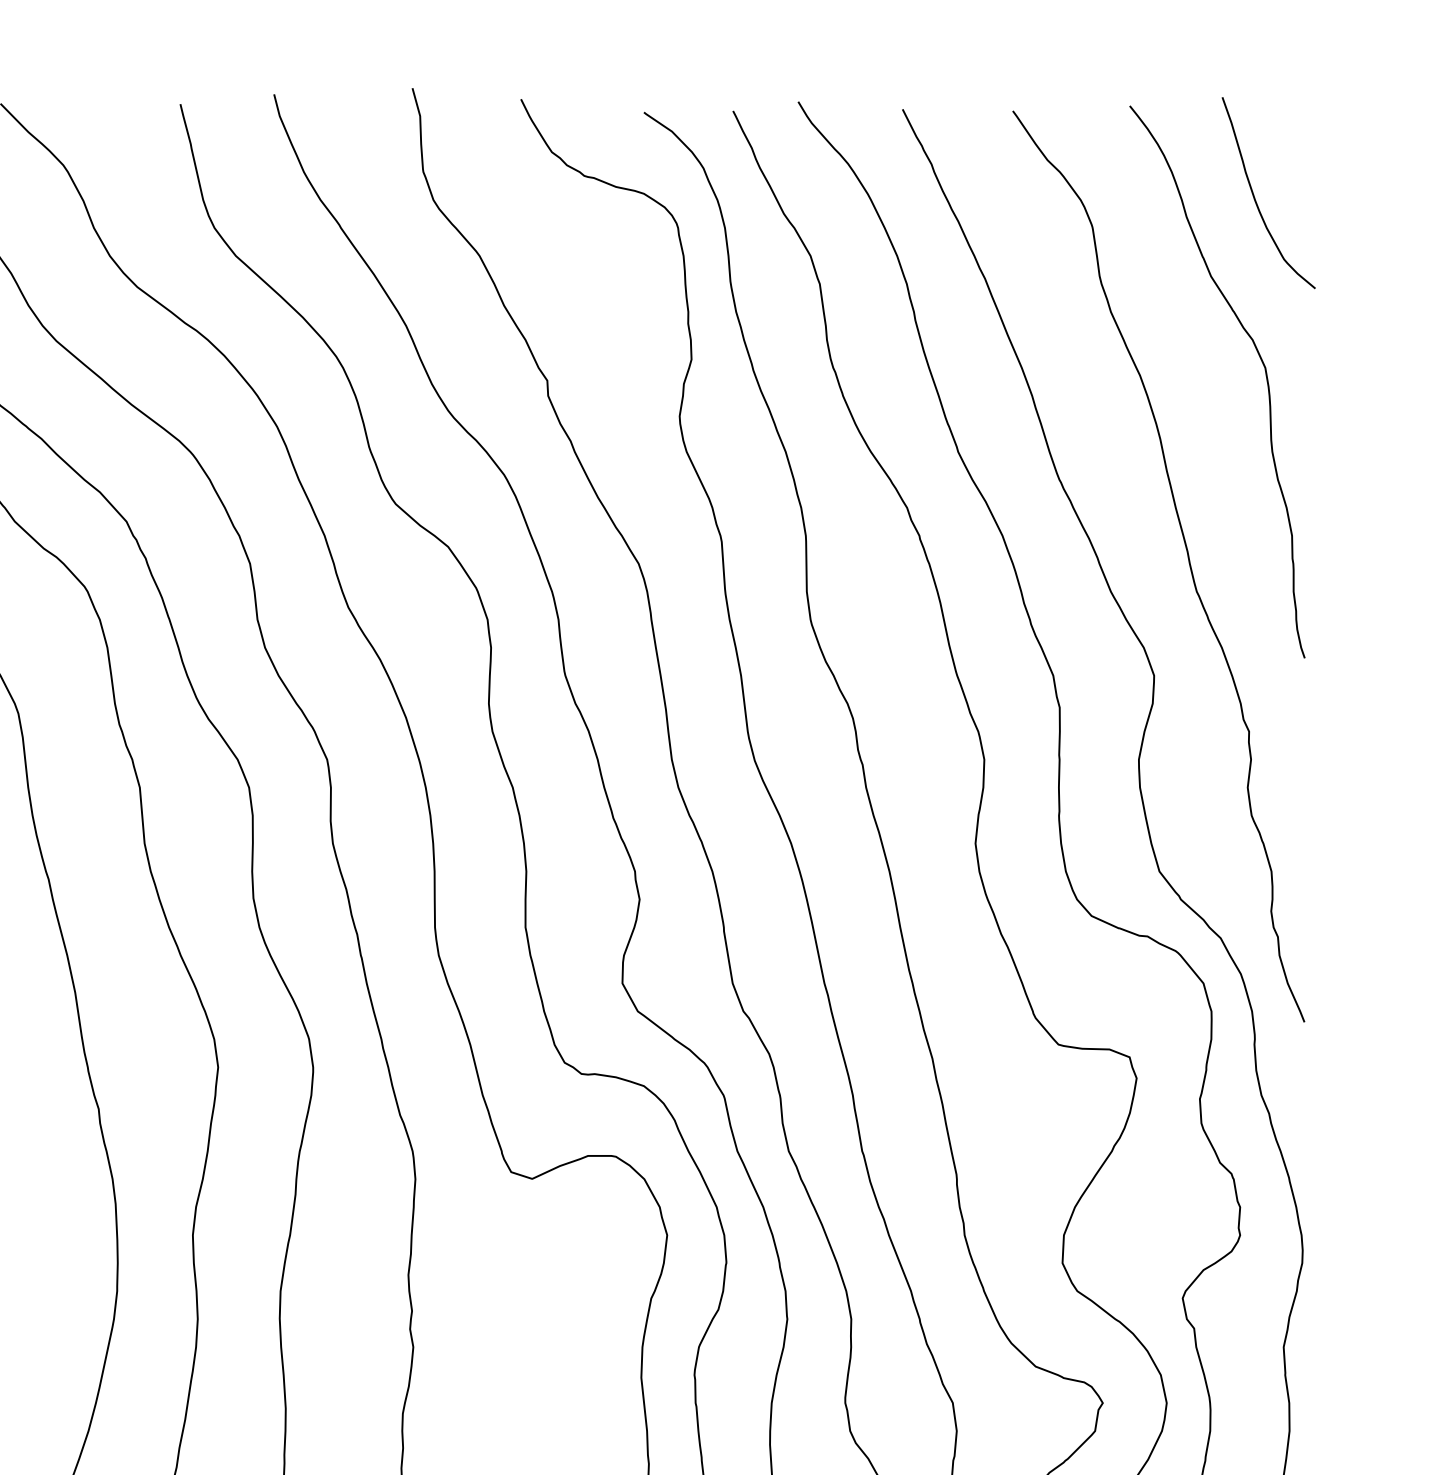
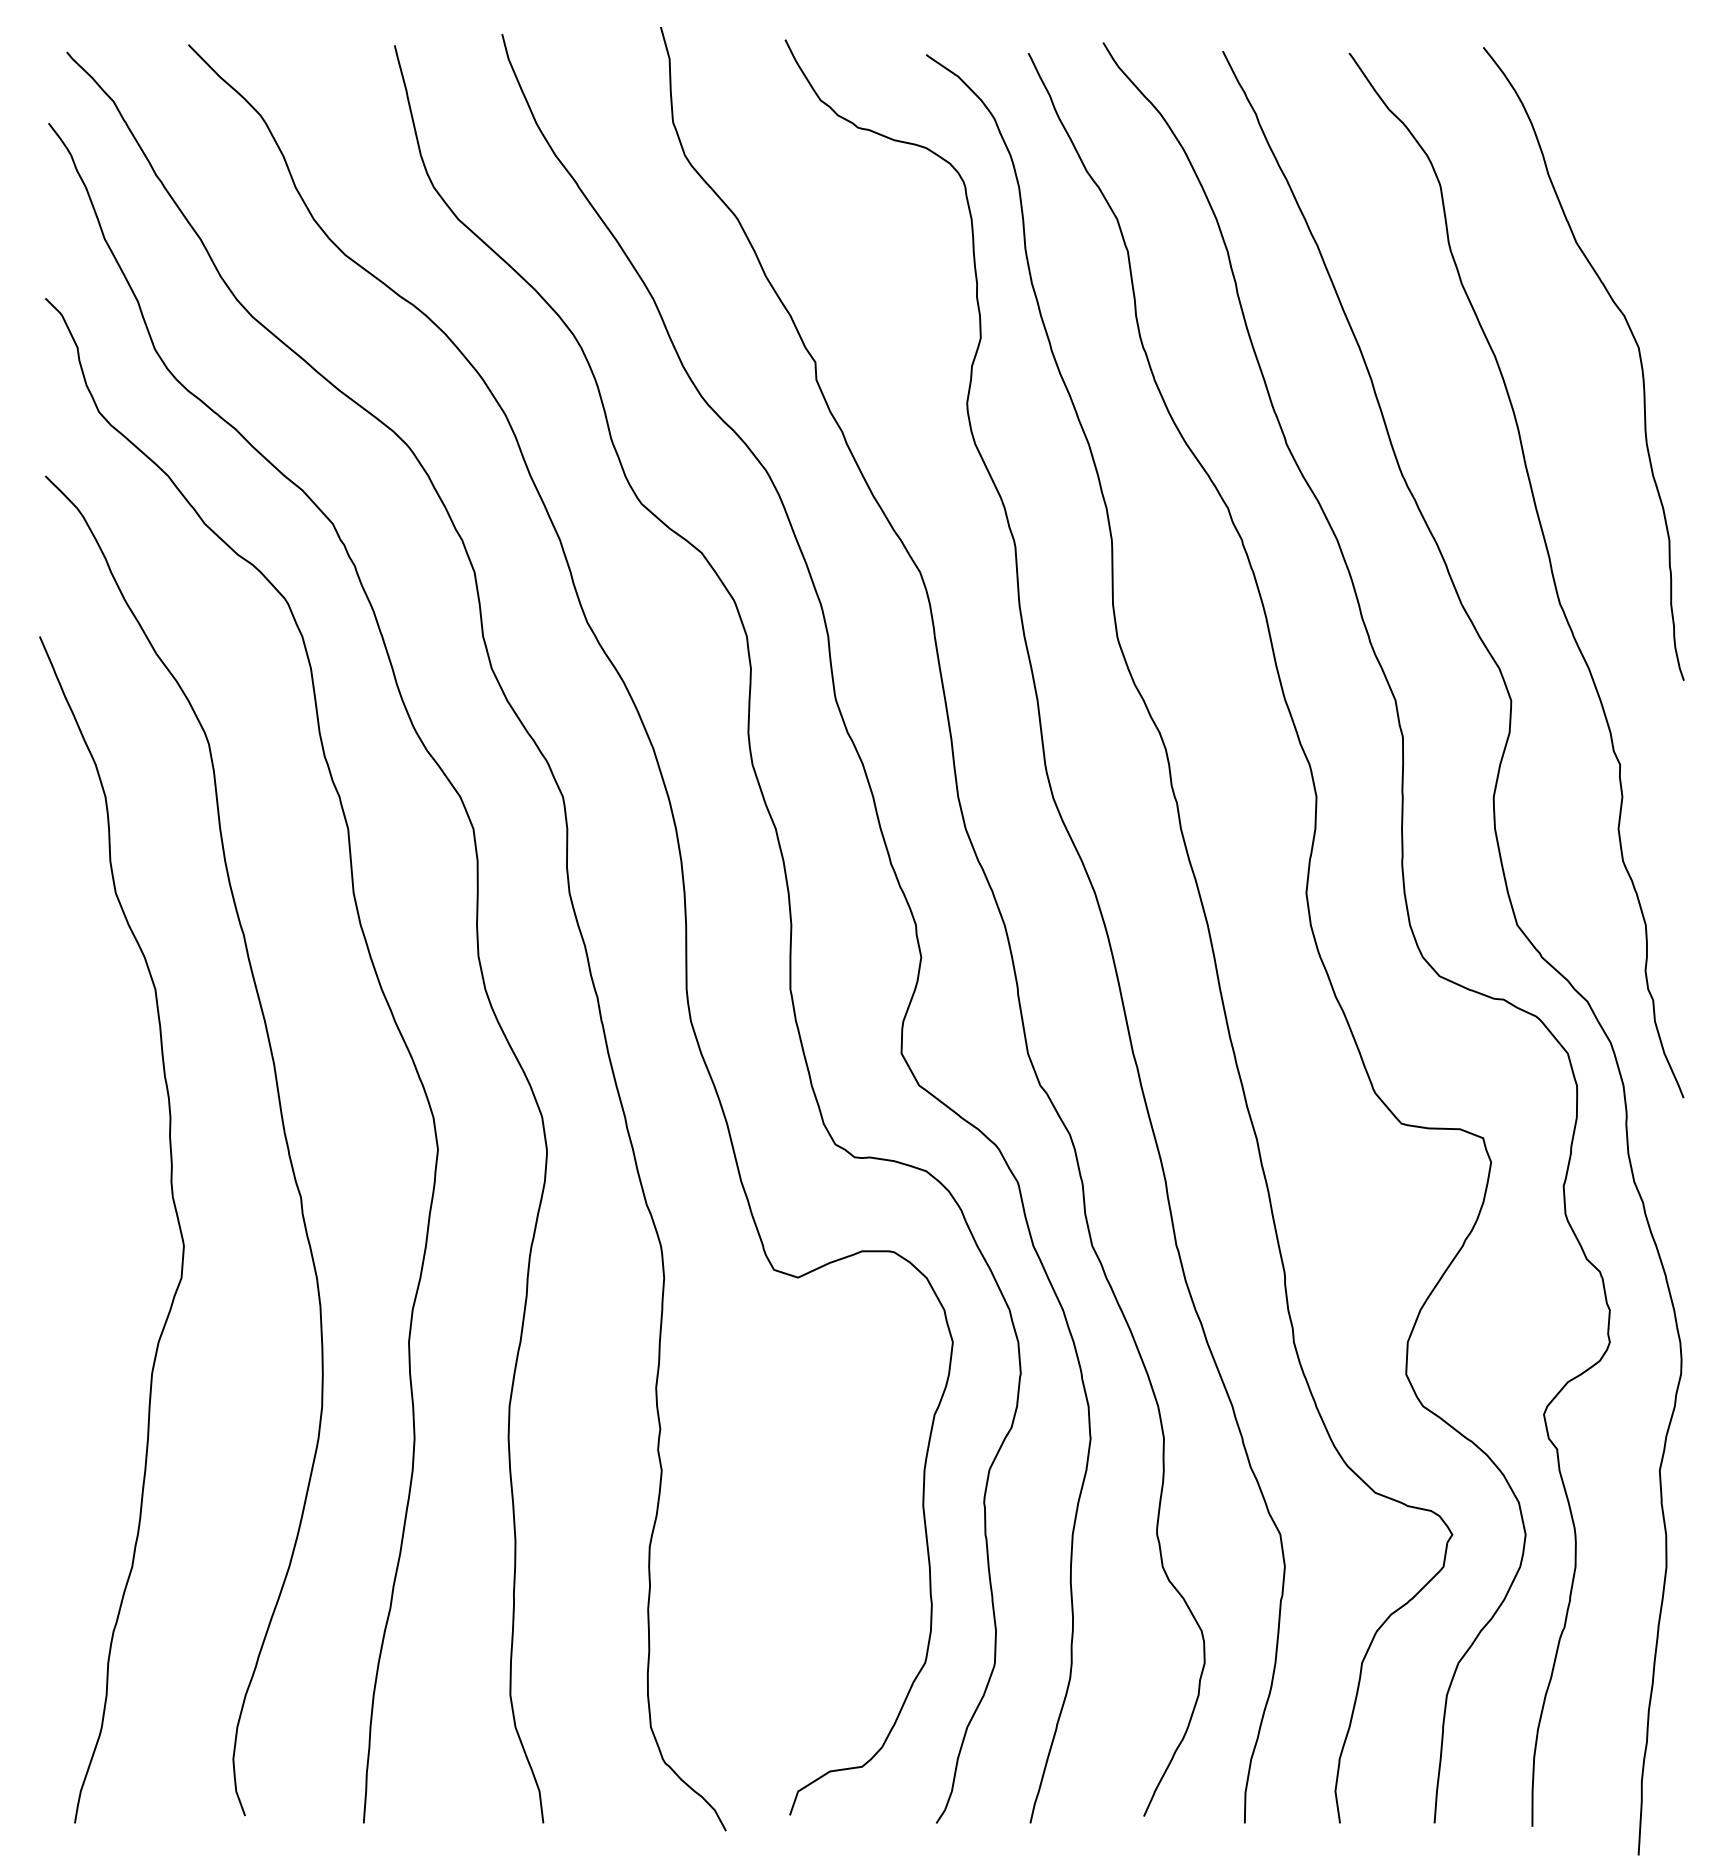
curve: (1255, 198) -> (1627, 153), removed

